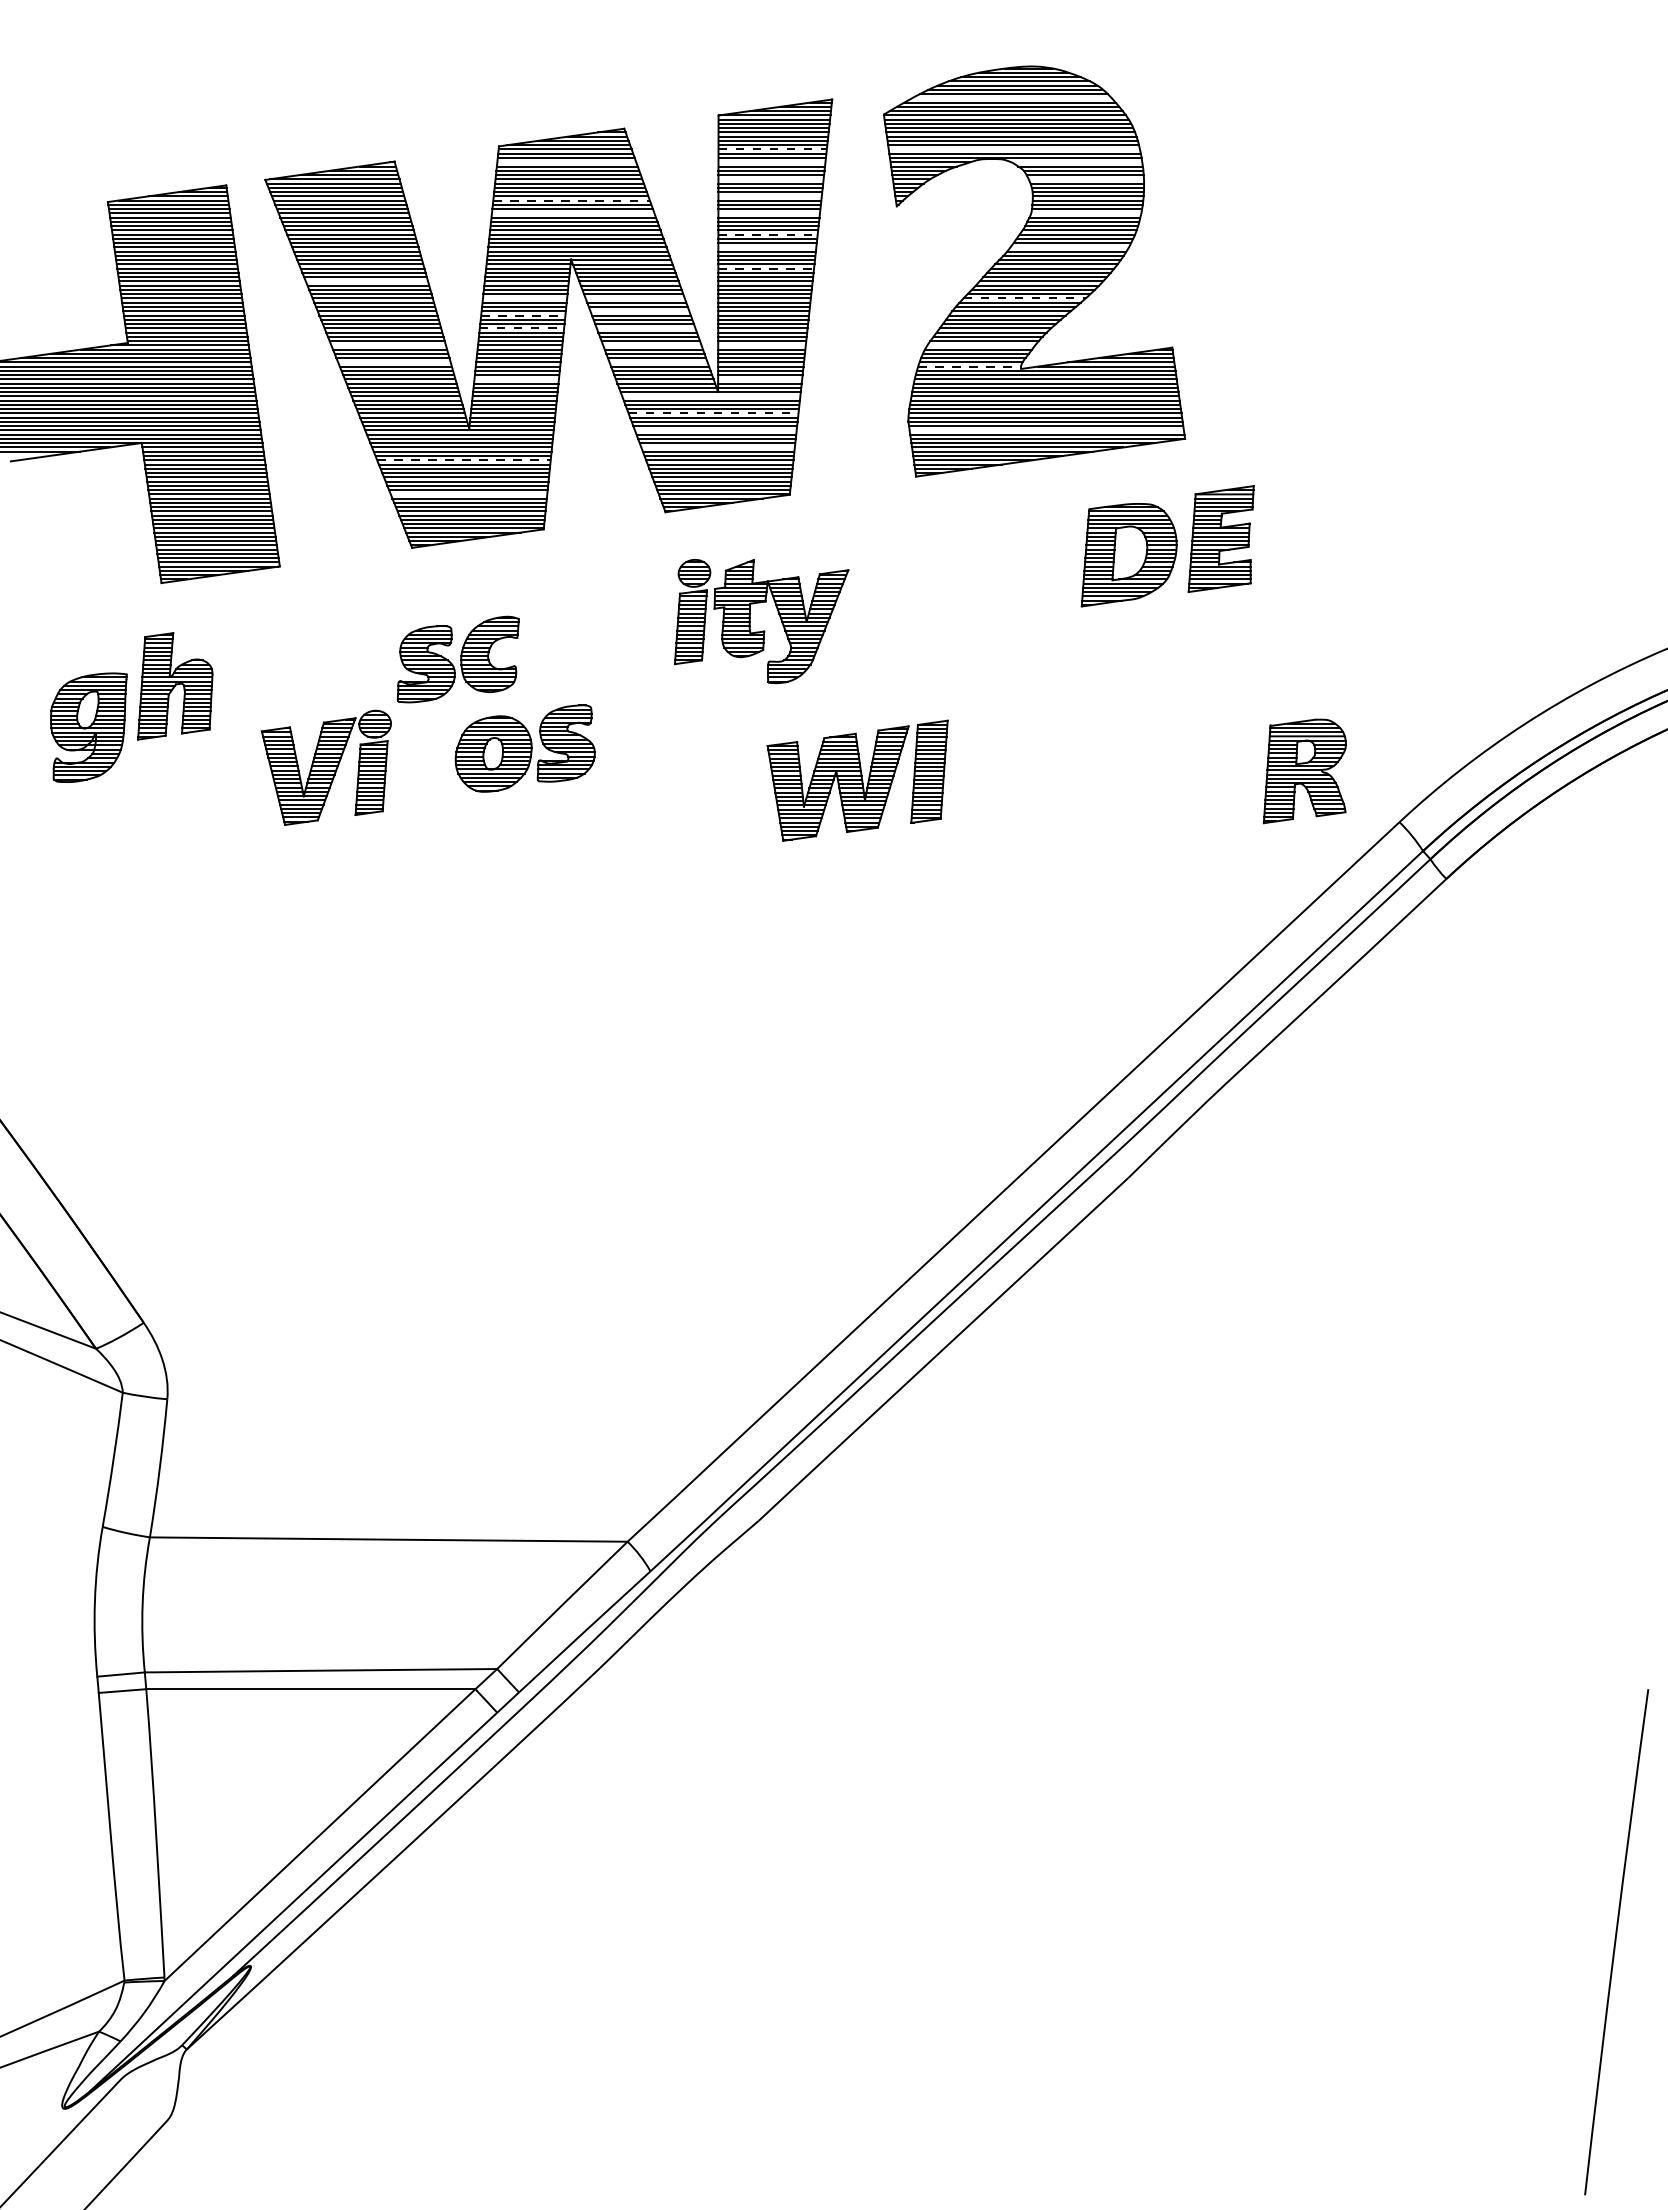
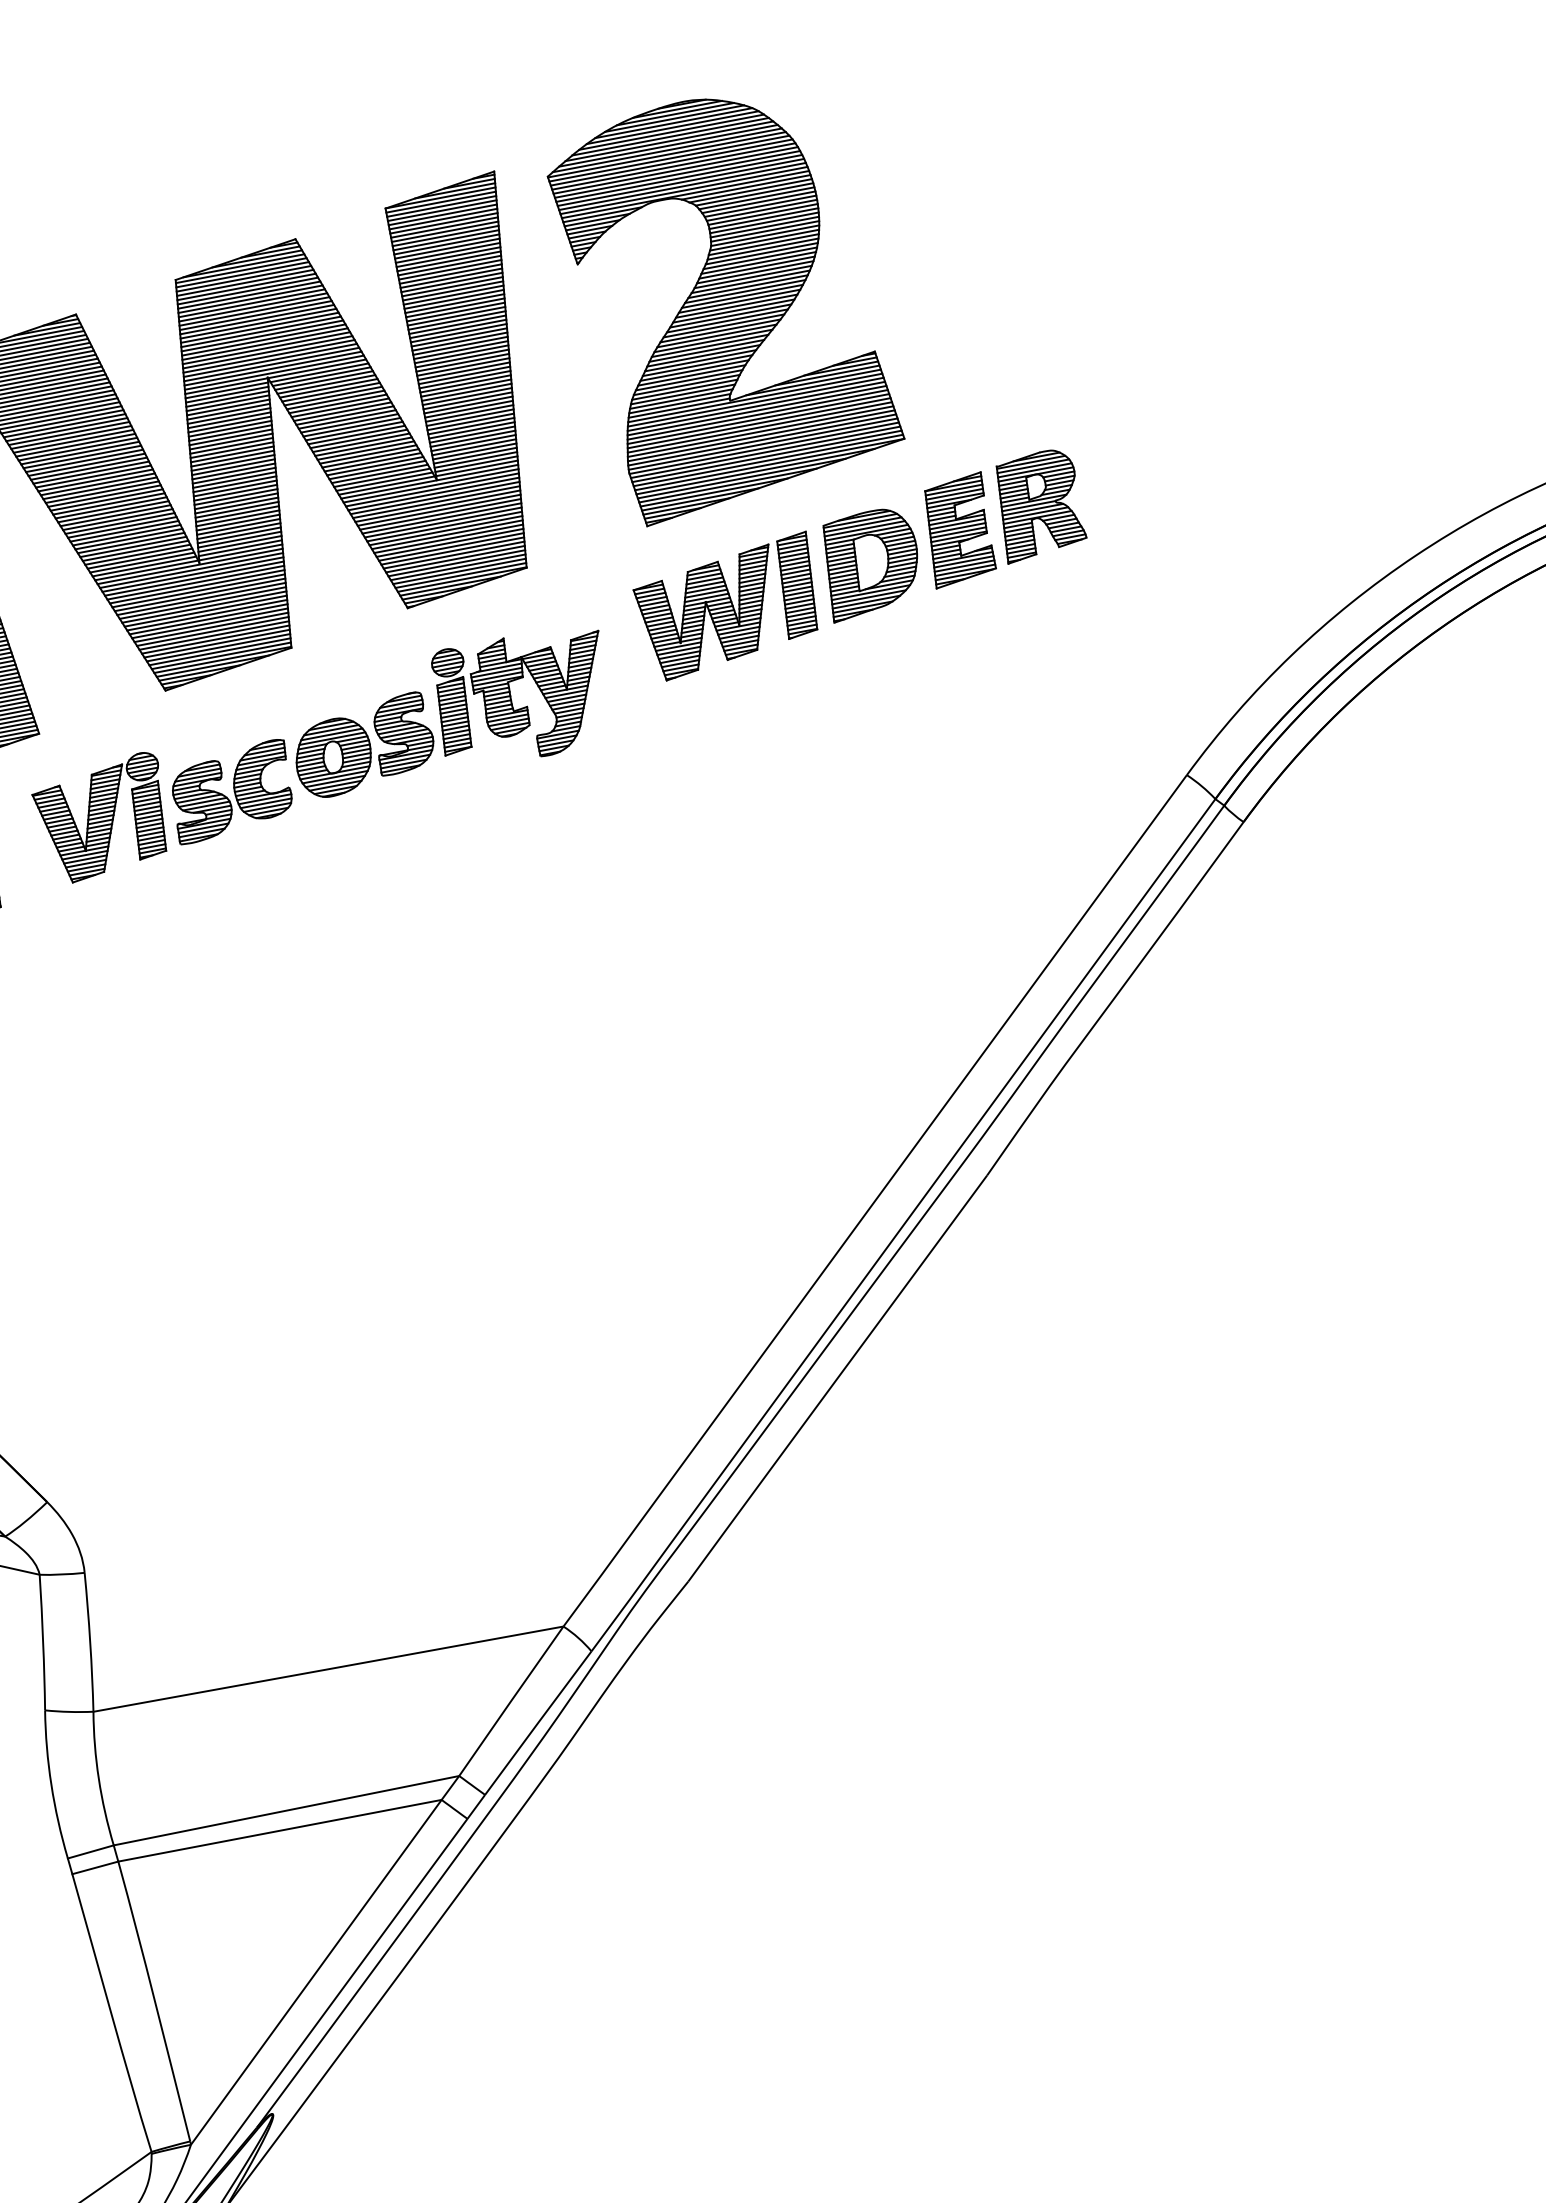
line: (1011, 98) -> (670, 136), added
line: (773, 149) -> (445, 231), dashed -> solid
line: (1013, 149) -> (681, 186), added
line: (566, 162) -> (245, 283), added
line: (771, 162) -> (446, 244), added
line: (1076, 162) -> (745, 187), added
line: (770, 179) -> (448, 261), added
line: (1086, 179) -> (758, 202), added
line: (769, 196) -> (450, 278), added
line: (572, 200) -> (258, 319), dashed -> solid
line: (572, 213) -> (260, 332), added
line: (768, 213) -> (453, 295), added
line: (1086, 213) -> (765, 235), added
line: (768, 234) -> (456, 316), dashed -> solid
line: (767, 247) -> (458, 329), added
line: (1069, 247) -> (755, 272), added
line: (766, 268) -> (461, 349), dashed -> solid
line: (366, 281) -> (70, 437), added
line: (525, 298) -> (230, 424), added
line: (634, 298) -> (337, 404), added
line: (1025, 298) -> (721, 330), dashed -> solid
line: (639, 311) -> (344, 415), added
line: (523, 315) -> (231, 441), dashed -> solid
line: (522, 328) -> (232, 454), dashed -> solid
line: (645, 328) -> (353, 431), added
line: (388, 345) -> (104, 496), added
line: (652, 345) -> (363, 446), added
line: (761, 345) -> (470, 426), added
line: (981, 345) -> (686, 385), added
line: (394, 362) -> (113, 511), added
line: (658, 362) -> (372, 462), added
line: (970, 366) -> (680, 407), dashed -> solid
line: (516, 379) -> (236, 505), added
line: (760, 379) -> (476, 460), added
line: (711, 396) -> (431, 485), added
line: (713, 413) -> (436, 502), dashed -> solid
line: (715, 430) -> (441, 518), added
line: (1046, 430) -> (766, 456), added
line: (717, 447) -> (446, 534), added
line: (463, 460) -> (199, 595), dashed -> solid
line: (468, 494) -> (210, 627), added
part: (524, 748) -> (362, 746), moved
part: (325, 767) -> (101, 818), moved
part: (1304, 771) -> (1038, 505), moved
part: (857, 780) -> (728, 607), moved

